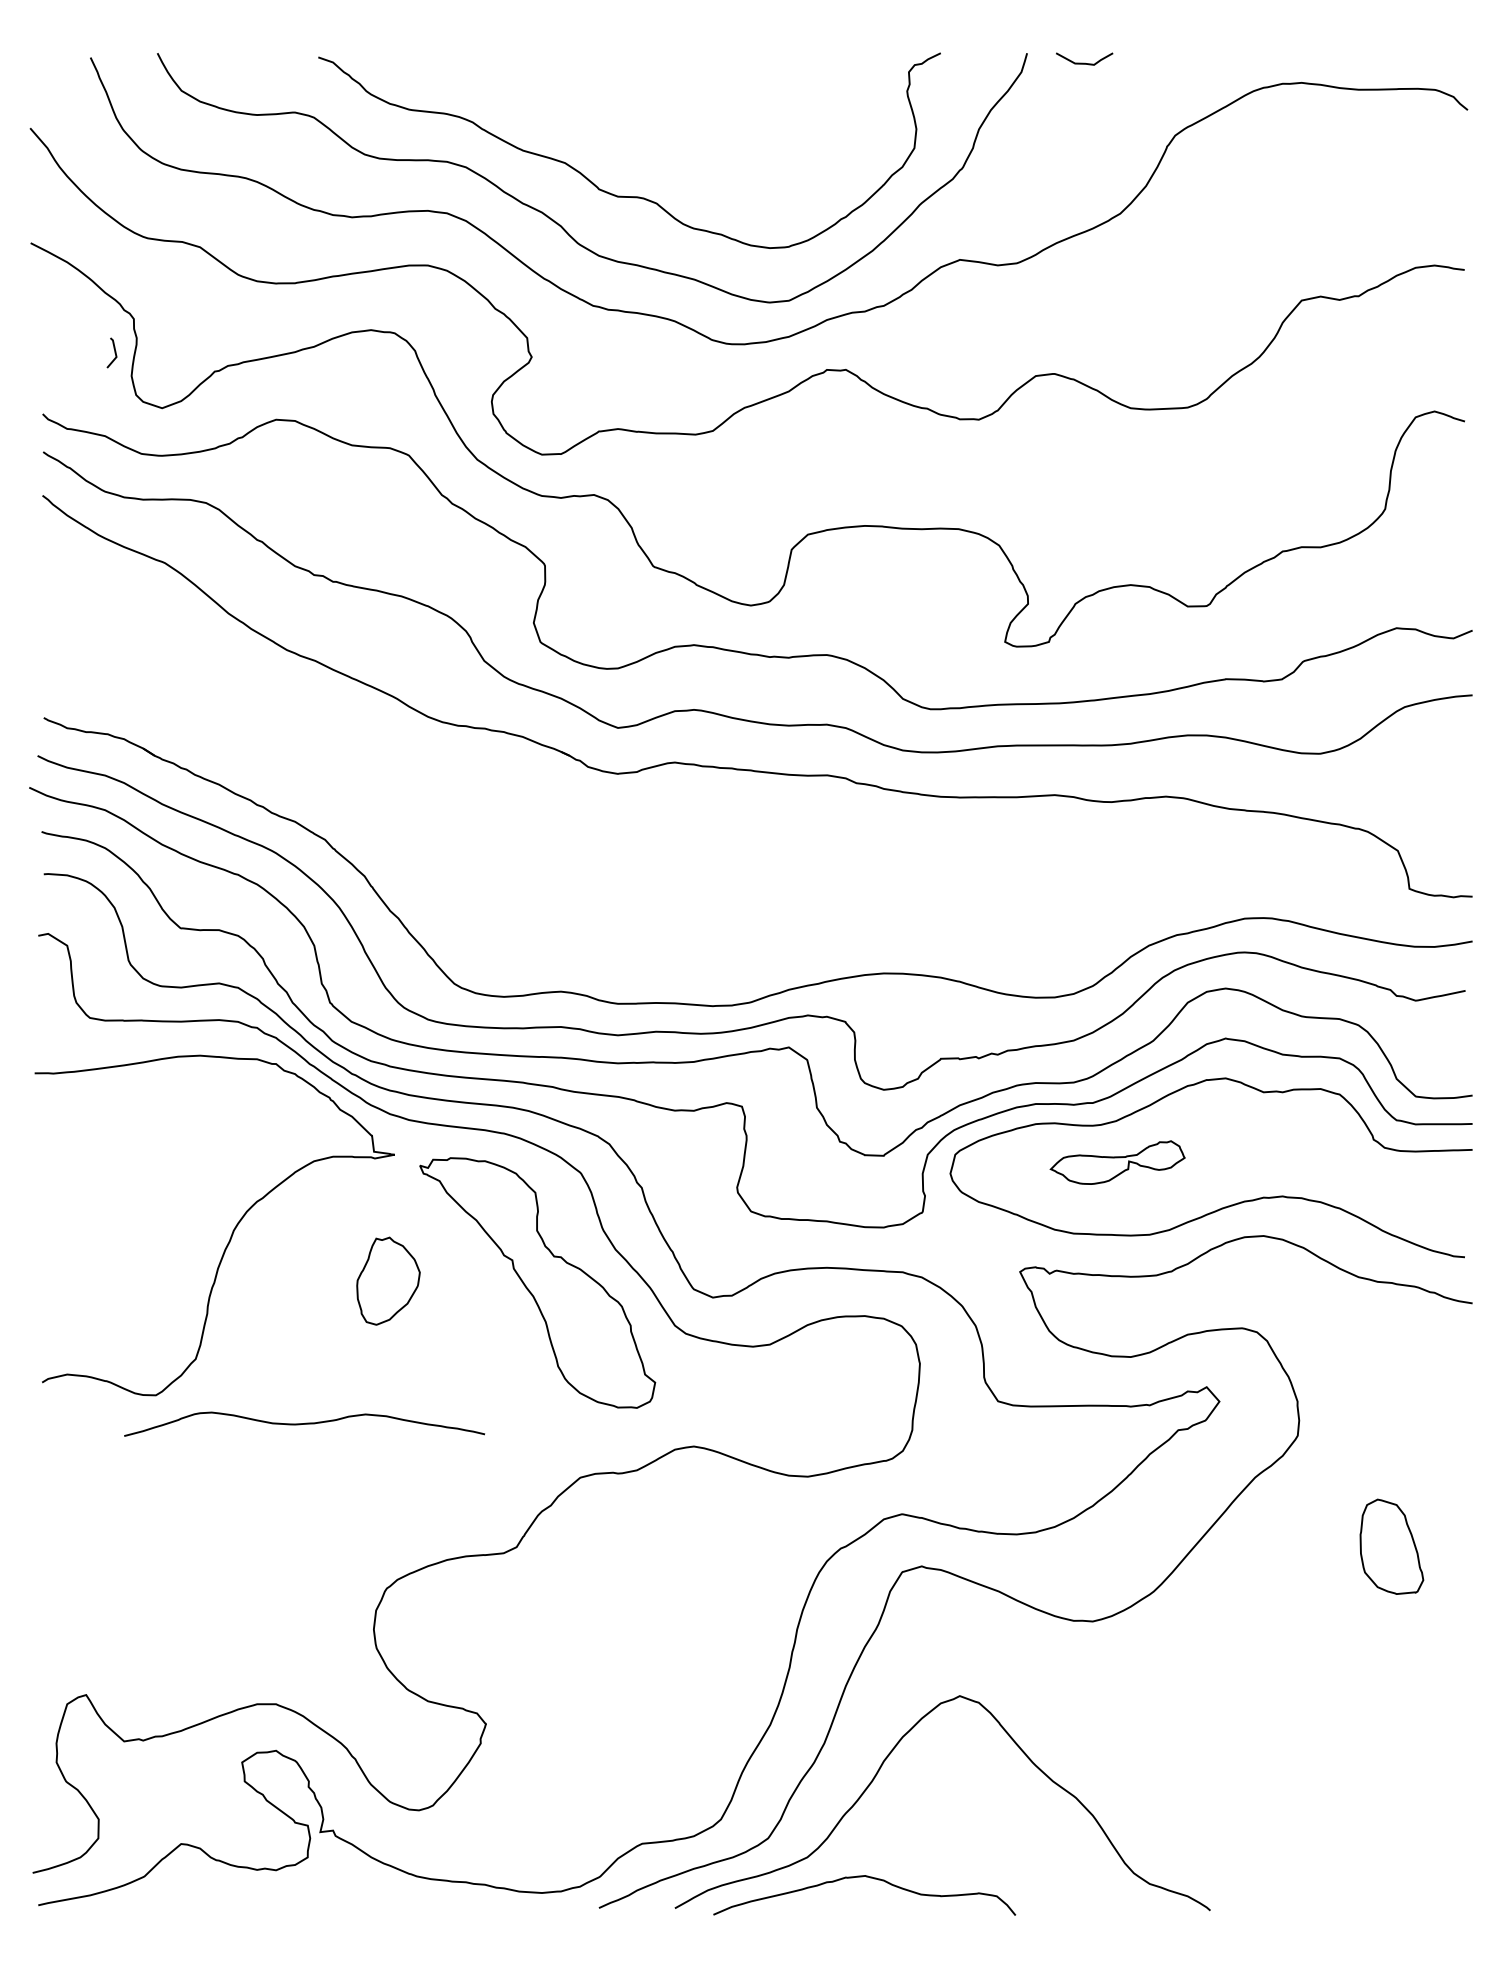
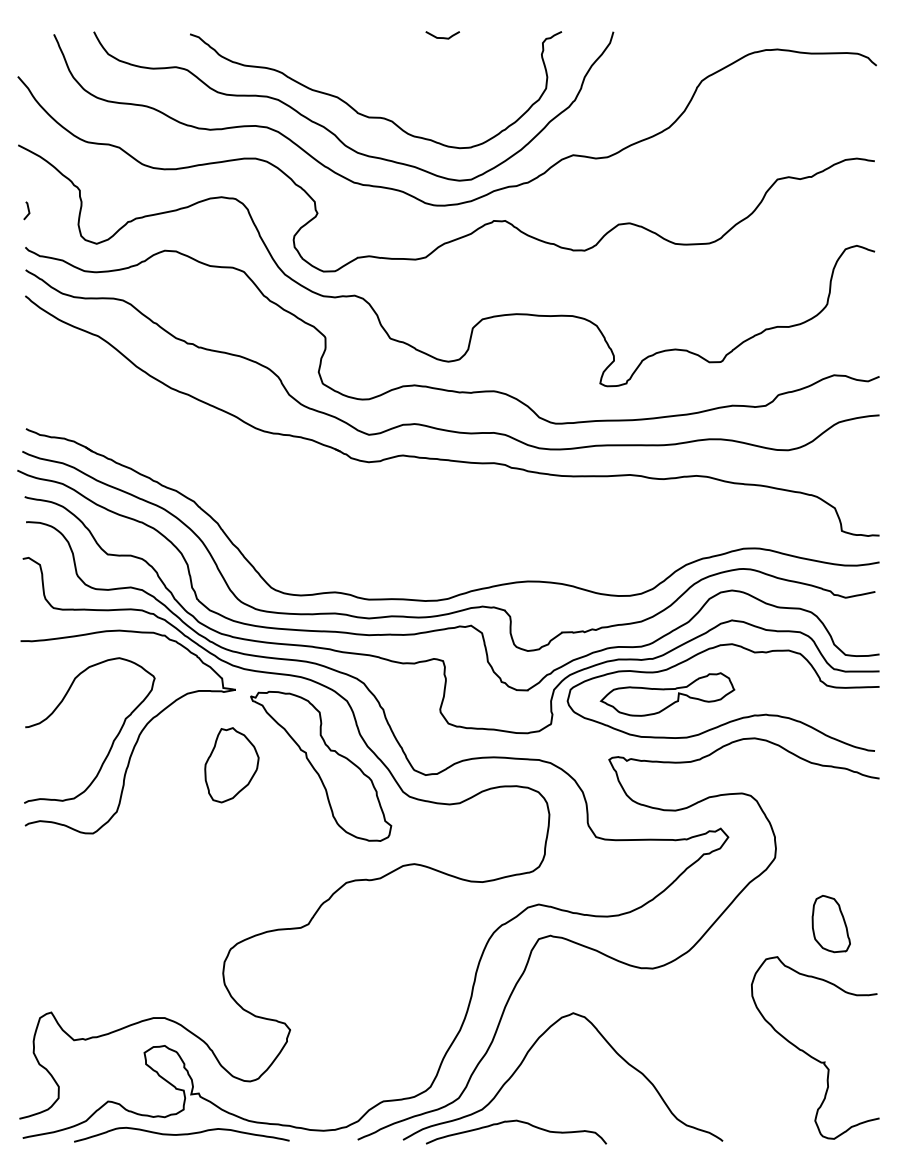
curve: (1084, 62) -> (442, 37), moved
line: (113, 350) -> (27, 209), moved
part: (1117, 1162) -> (667, 694), size x1.67
curve: (188, 1241) -> (112, 741), added
part: (387, 1281) -> (231, 765), size x1.43
curve: (304, 1423) -> (181, 1134), moved
curve: (1358, 1766) -> (811, 1055), added

